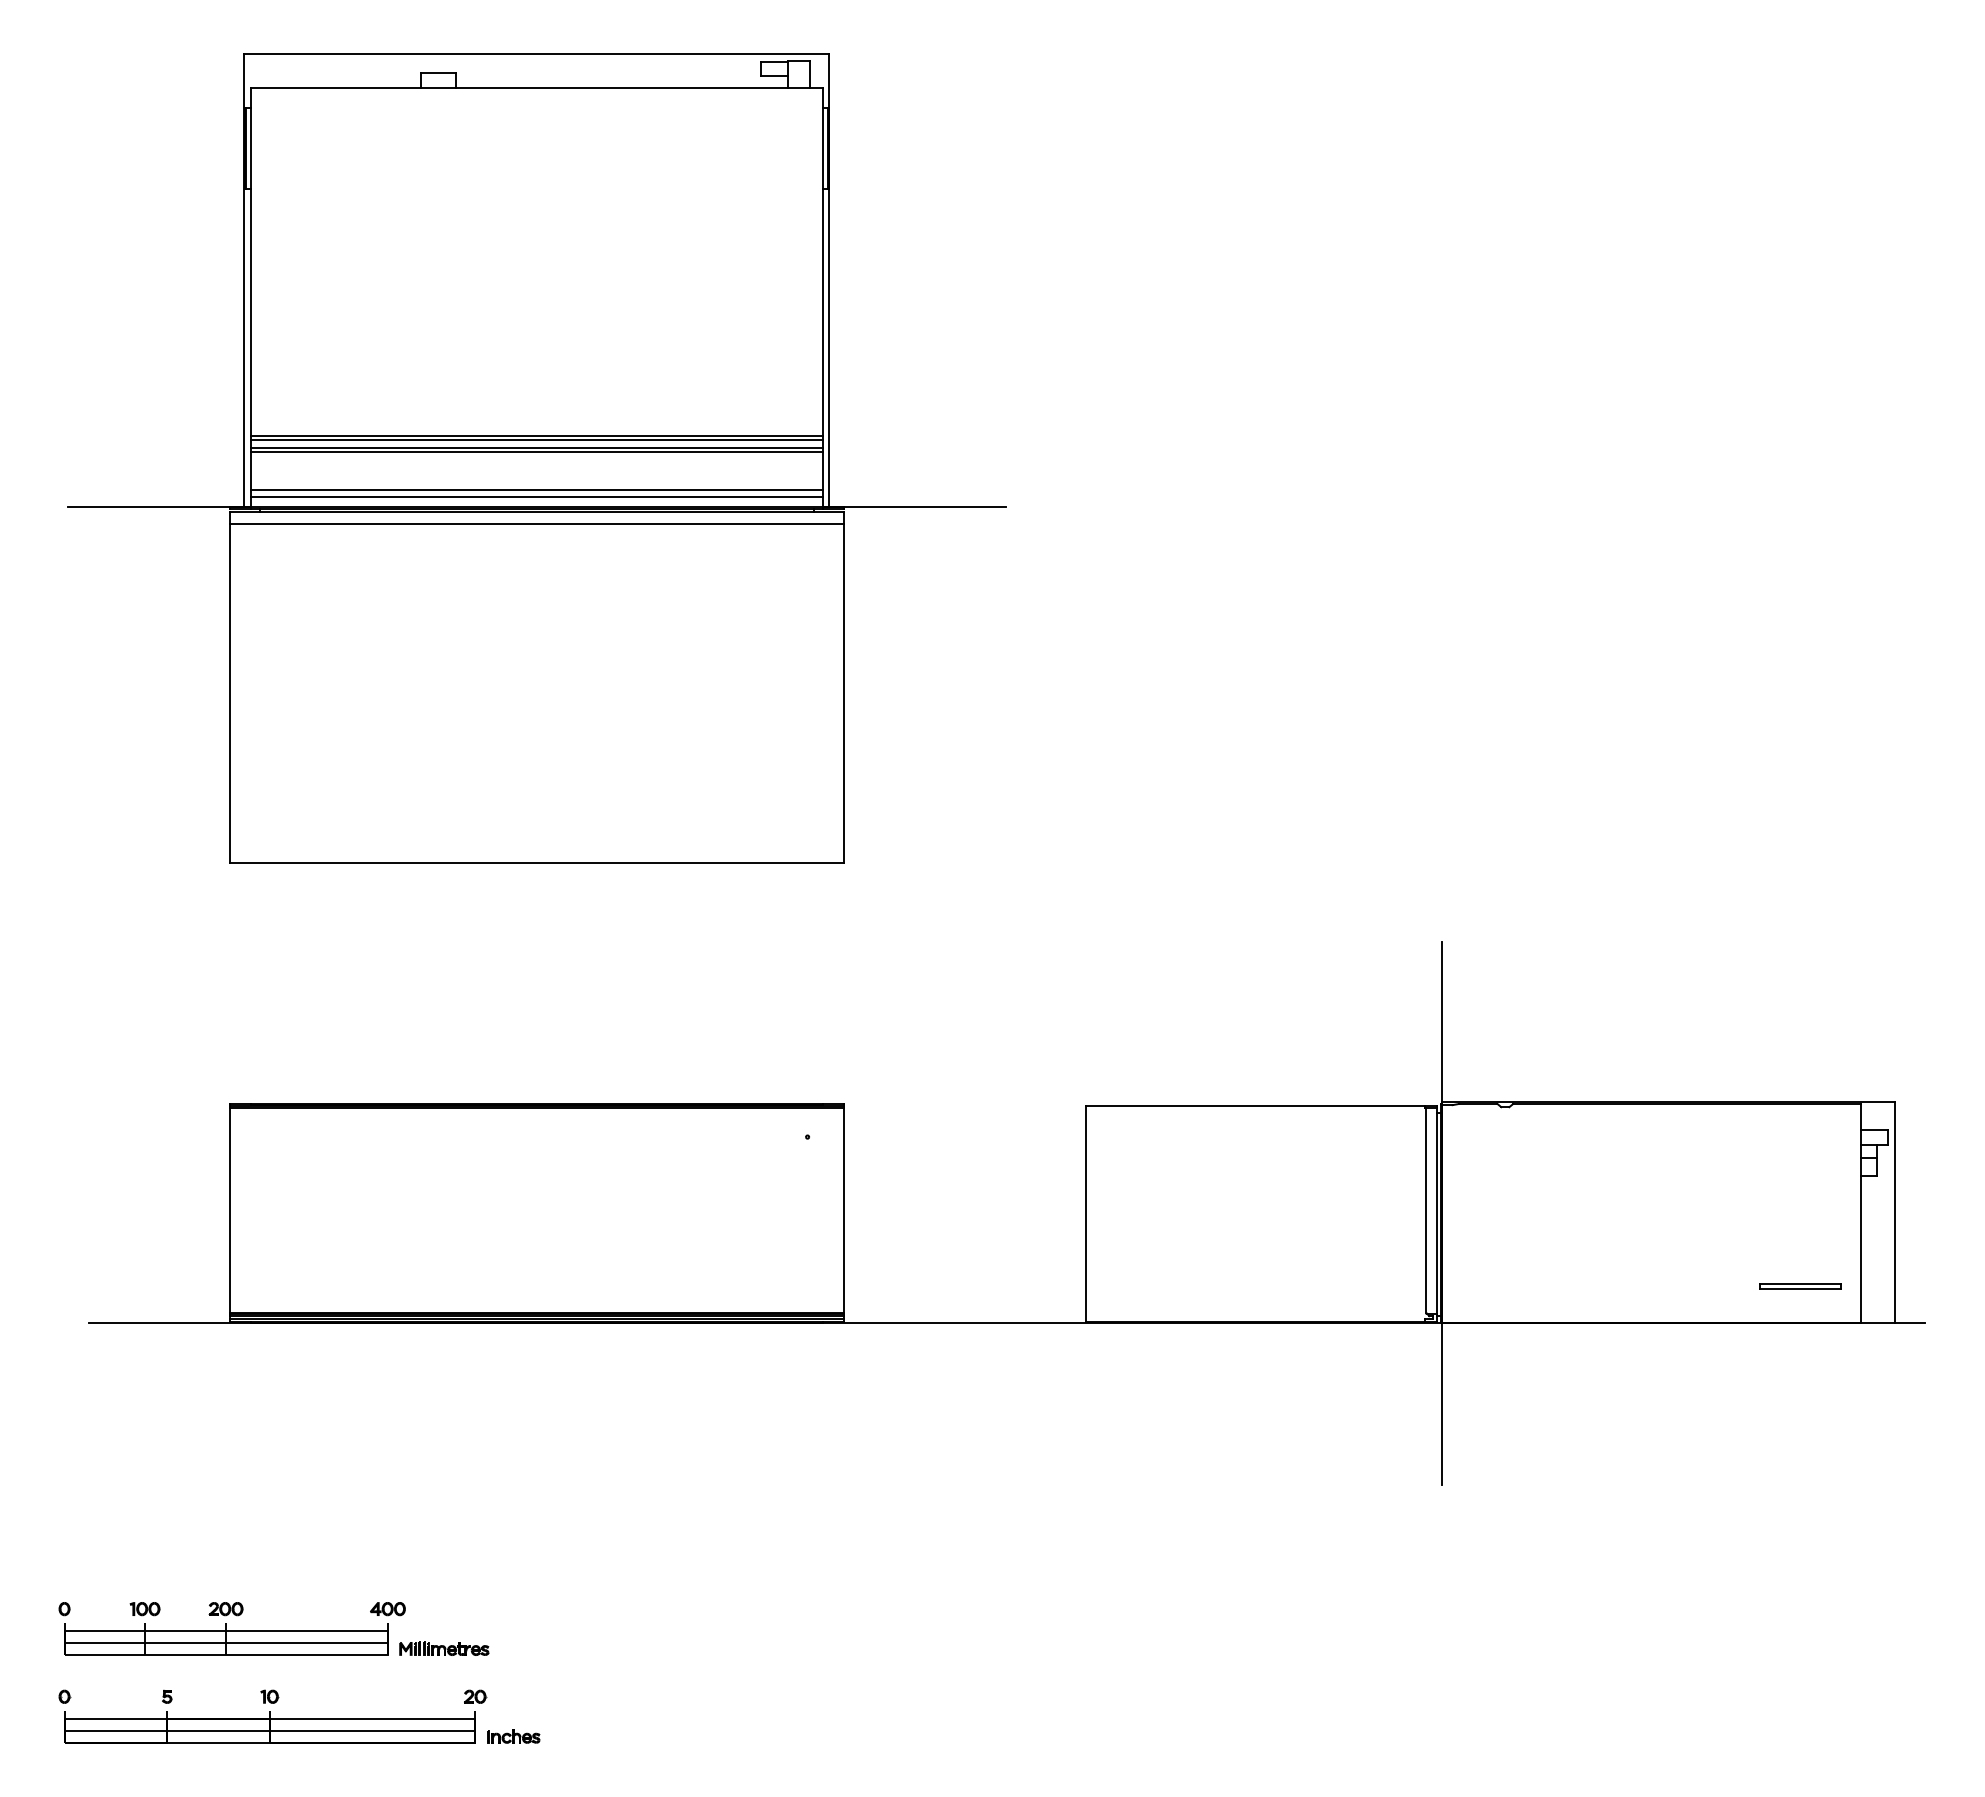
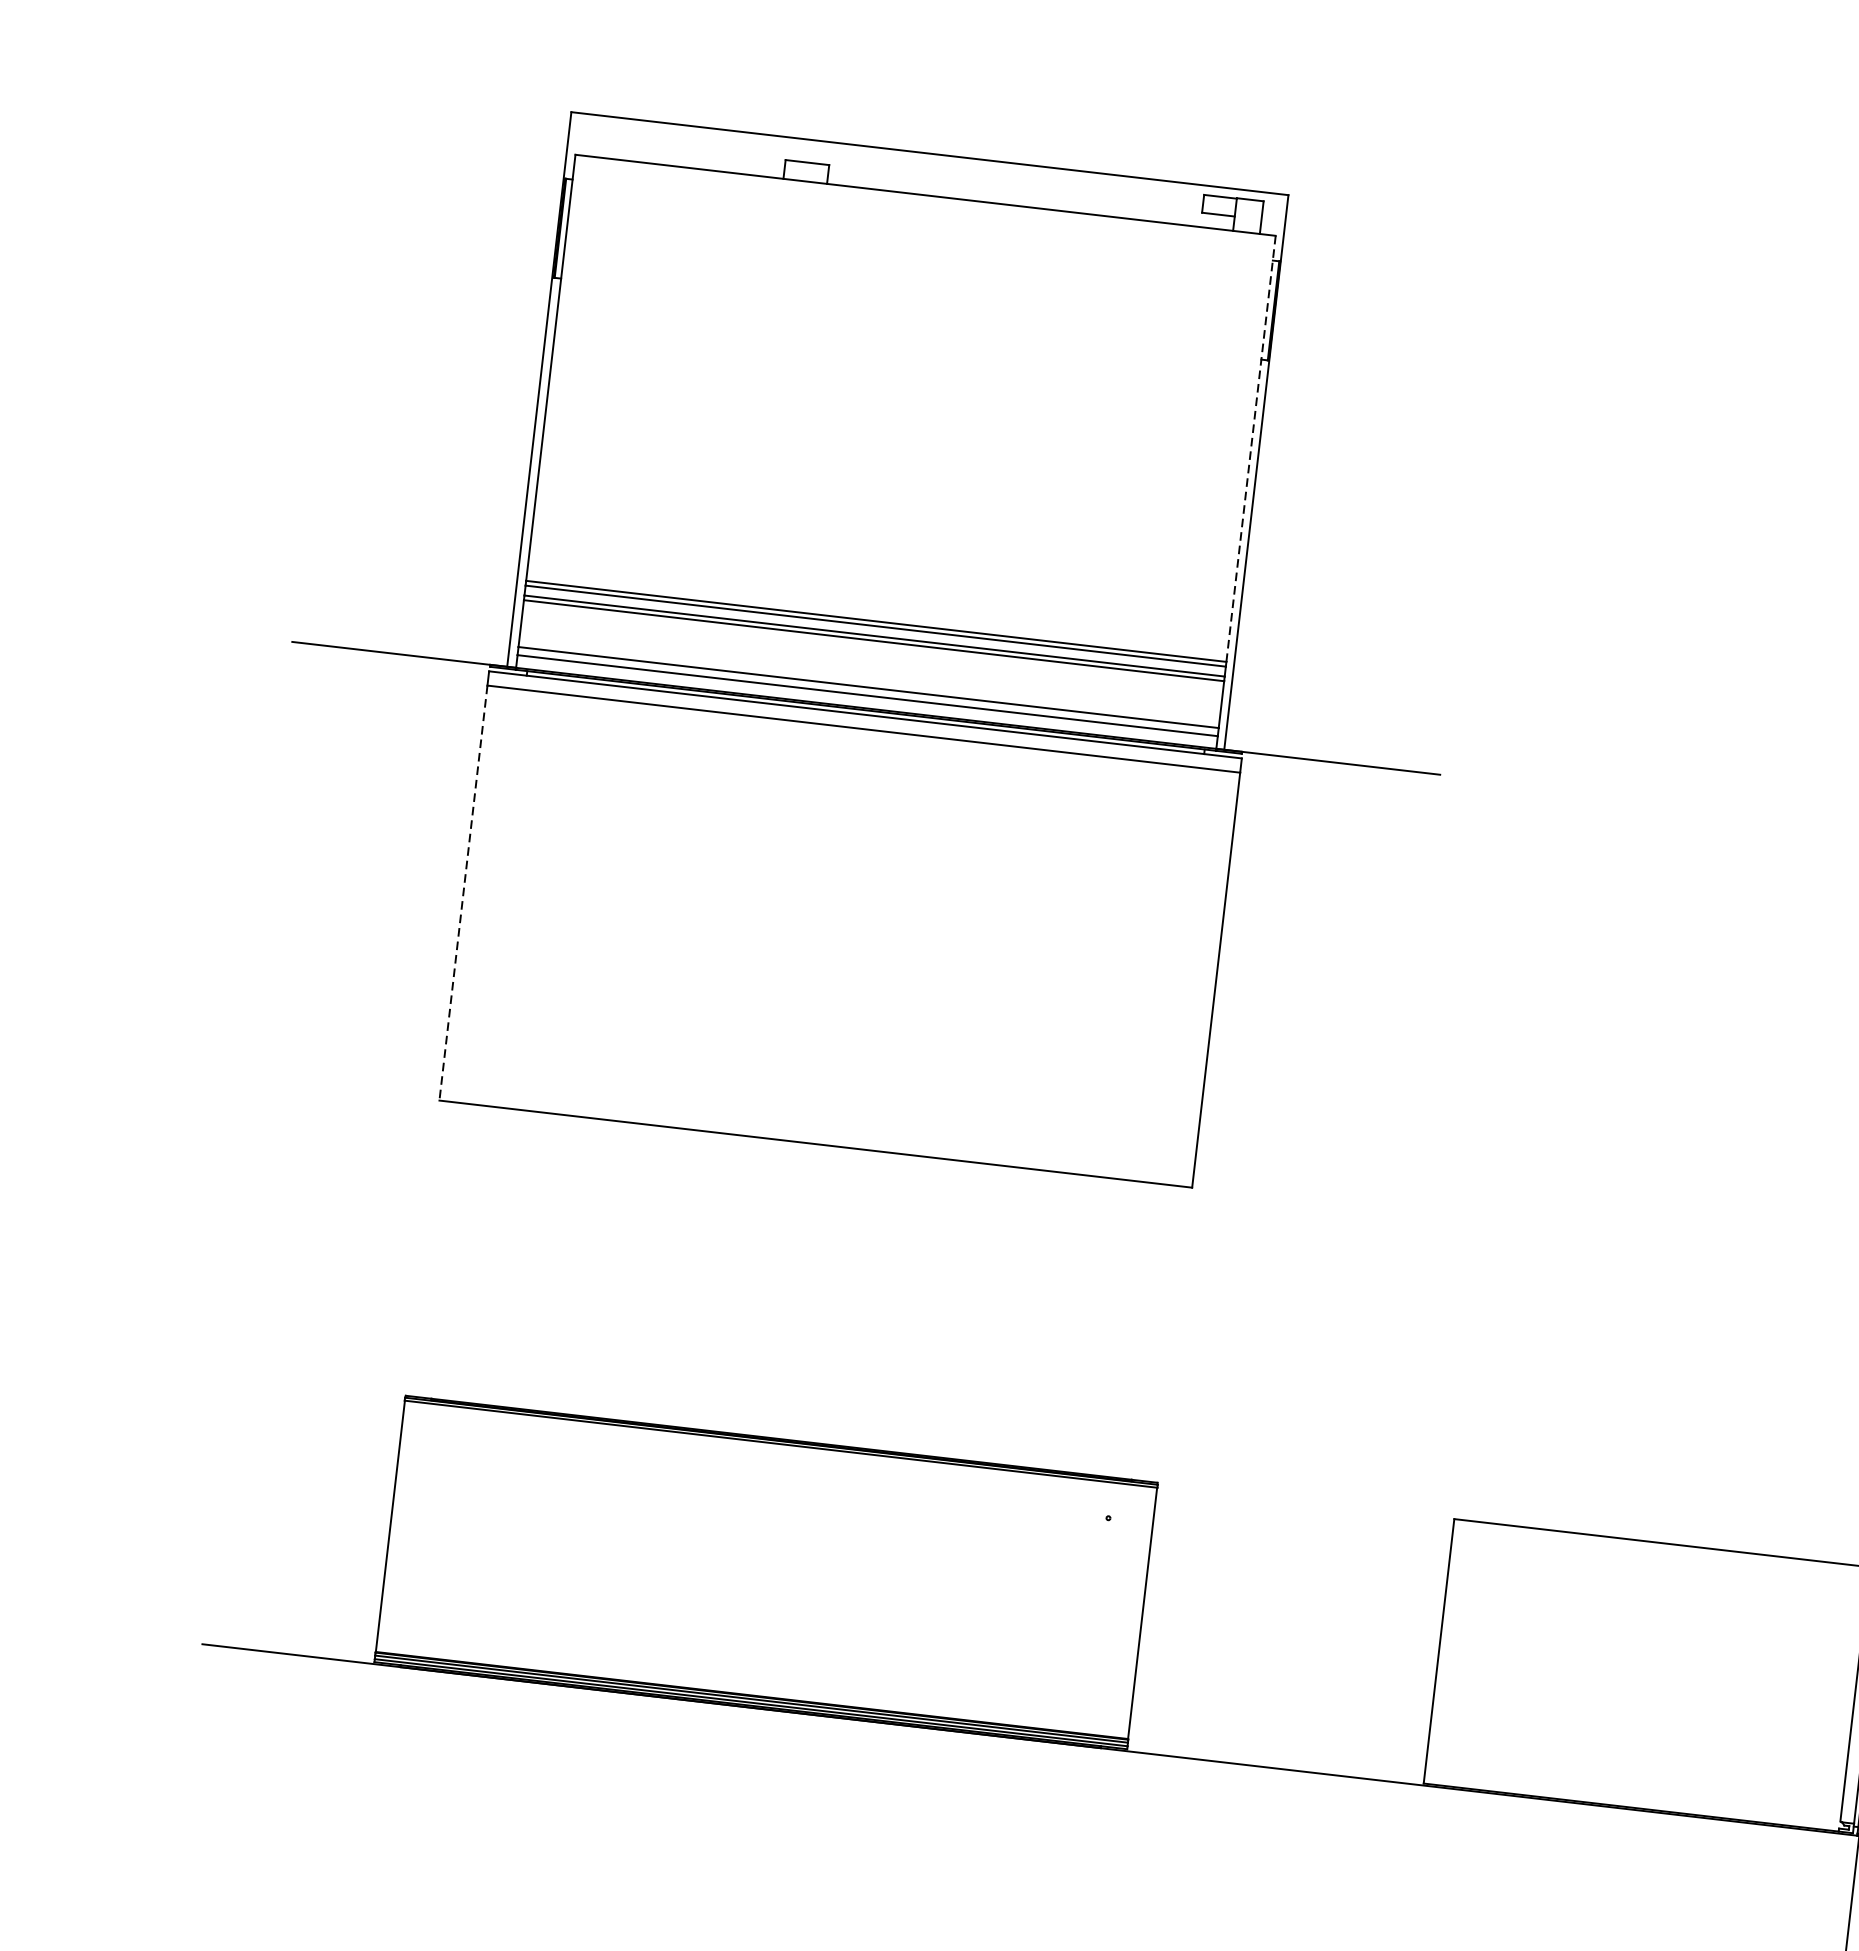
line: (822, 262) -> (1250, 449), solid -> dashed
line: (229, 693) -> (463, 893), solid -> dashed

